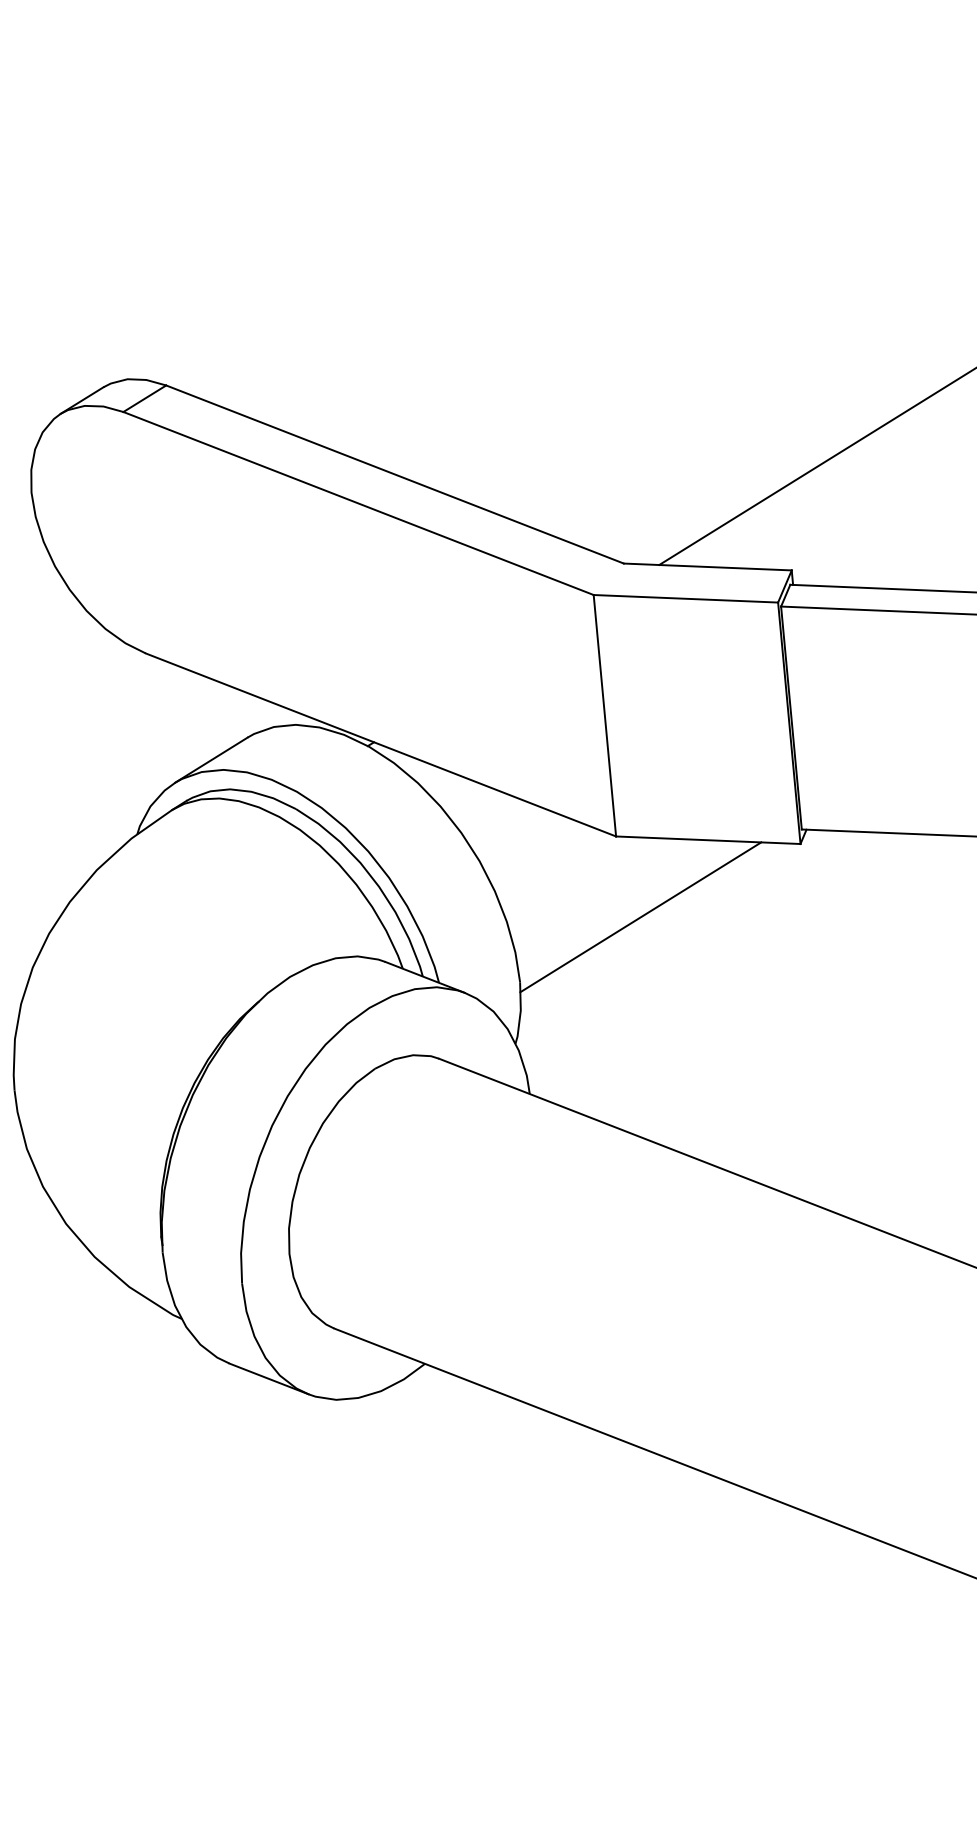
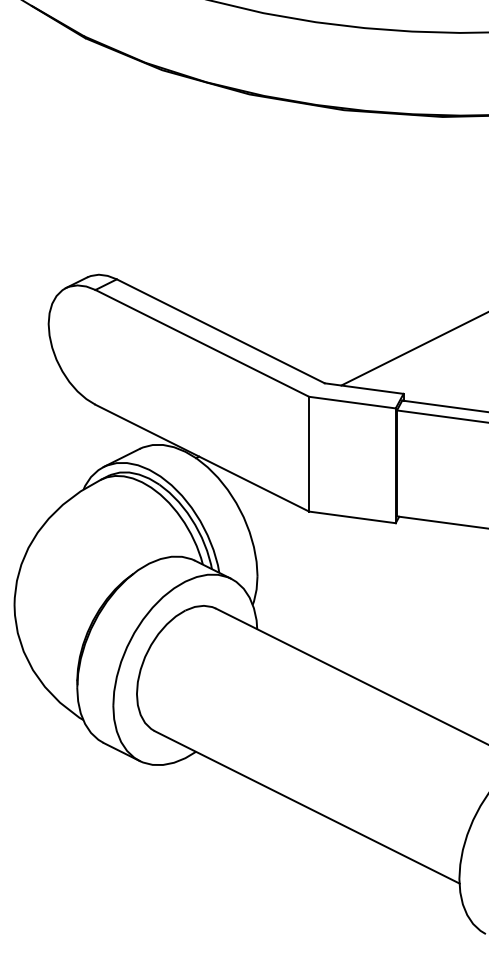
line: (641, 916) -> (317, 550), removed

